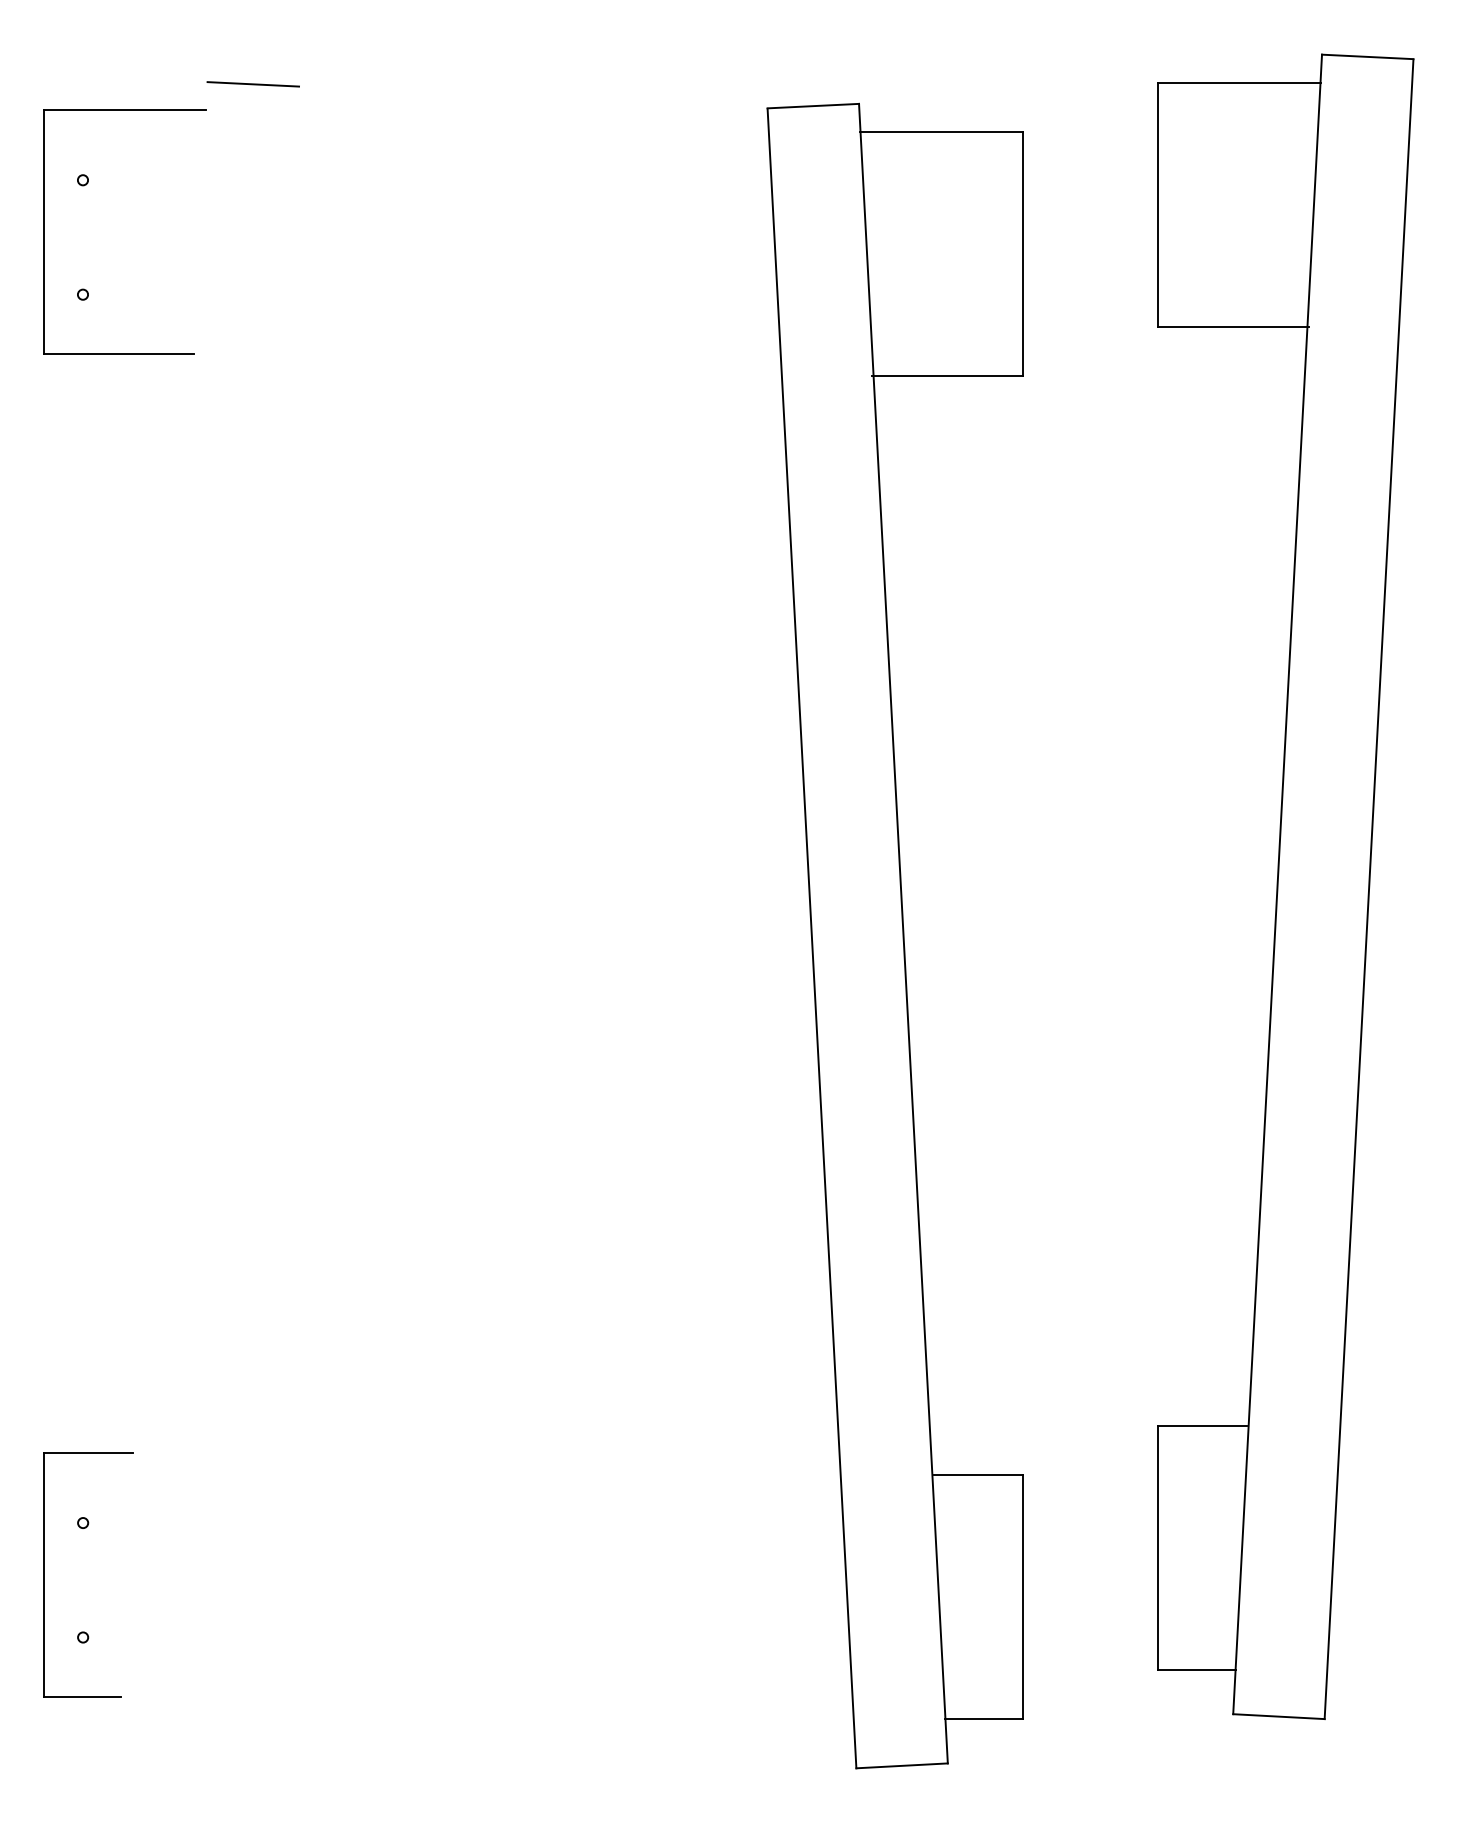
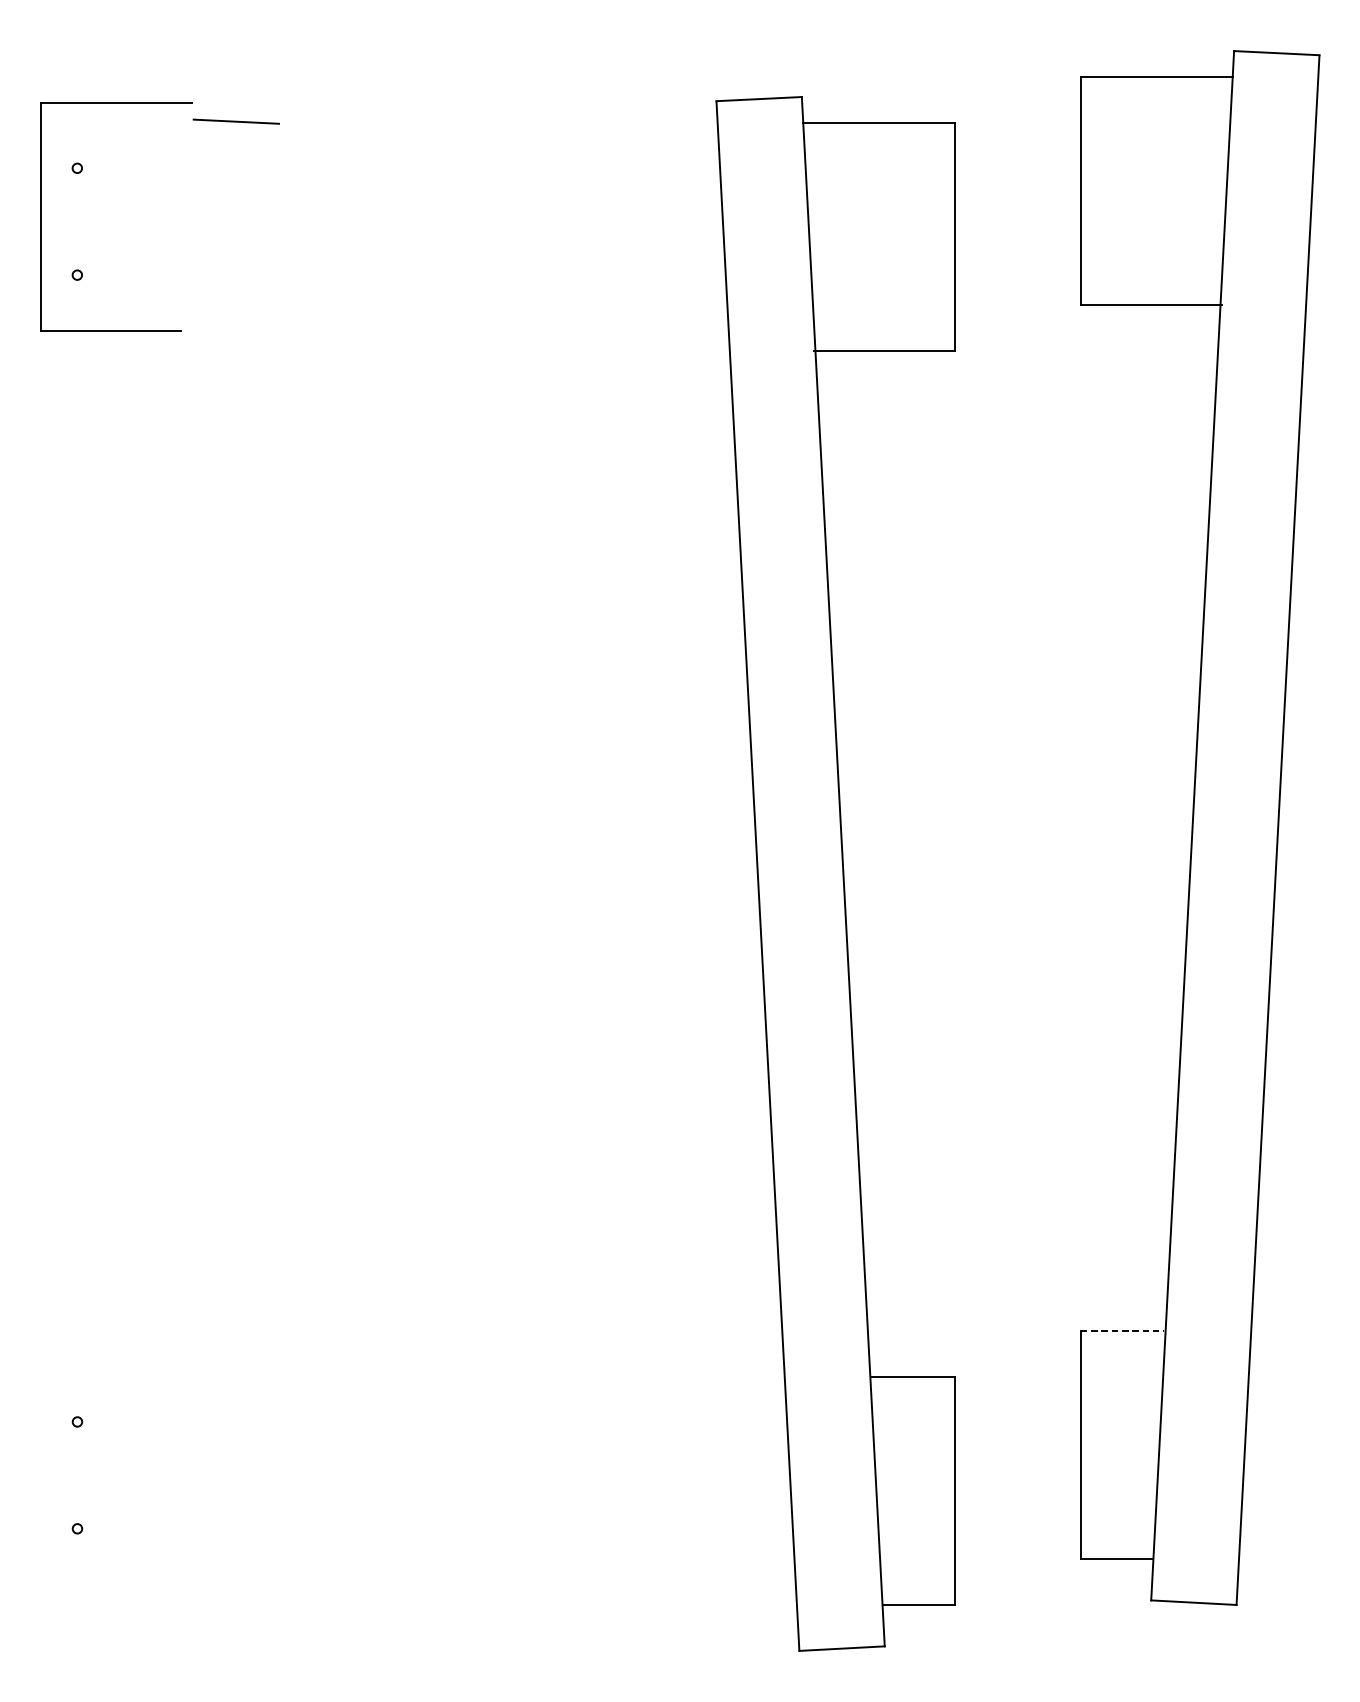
line: (252, 84) -> (235, 121), moved
line: (1202, 1425) -> (1122, 1330), solid -> dashed
part: (44, 1574) -> (41, 1469), removed

